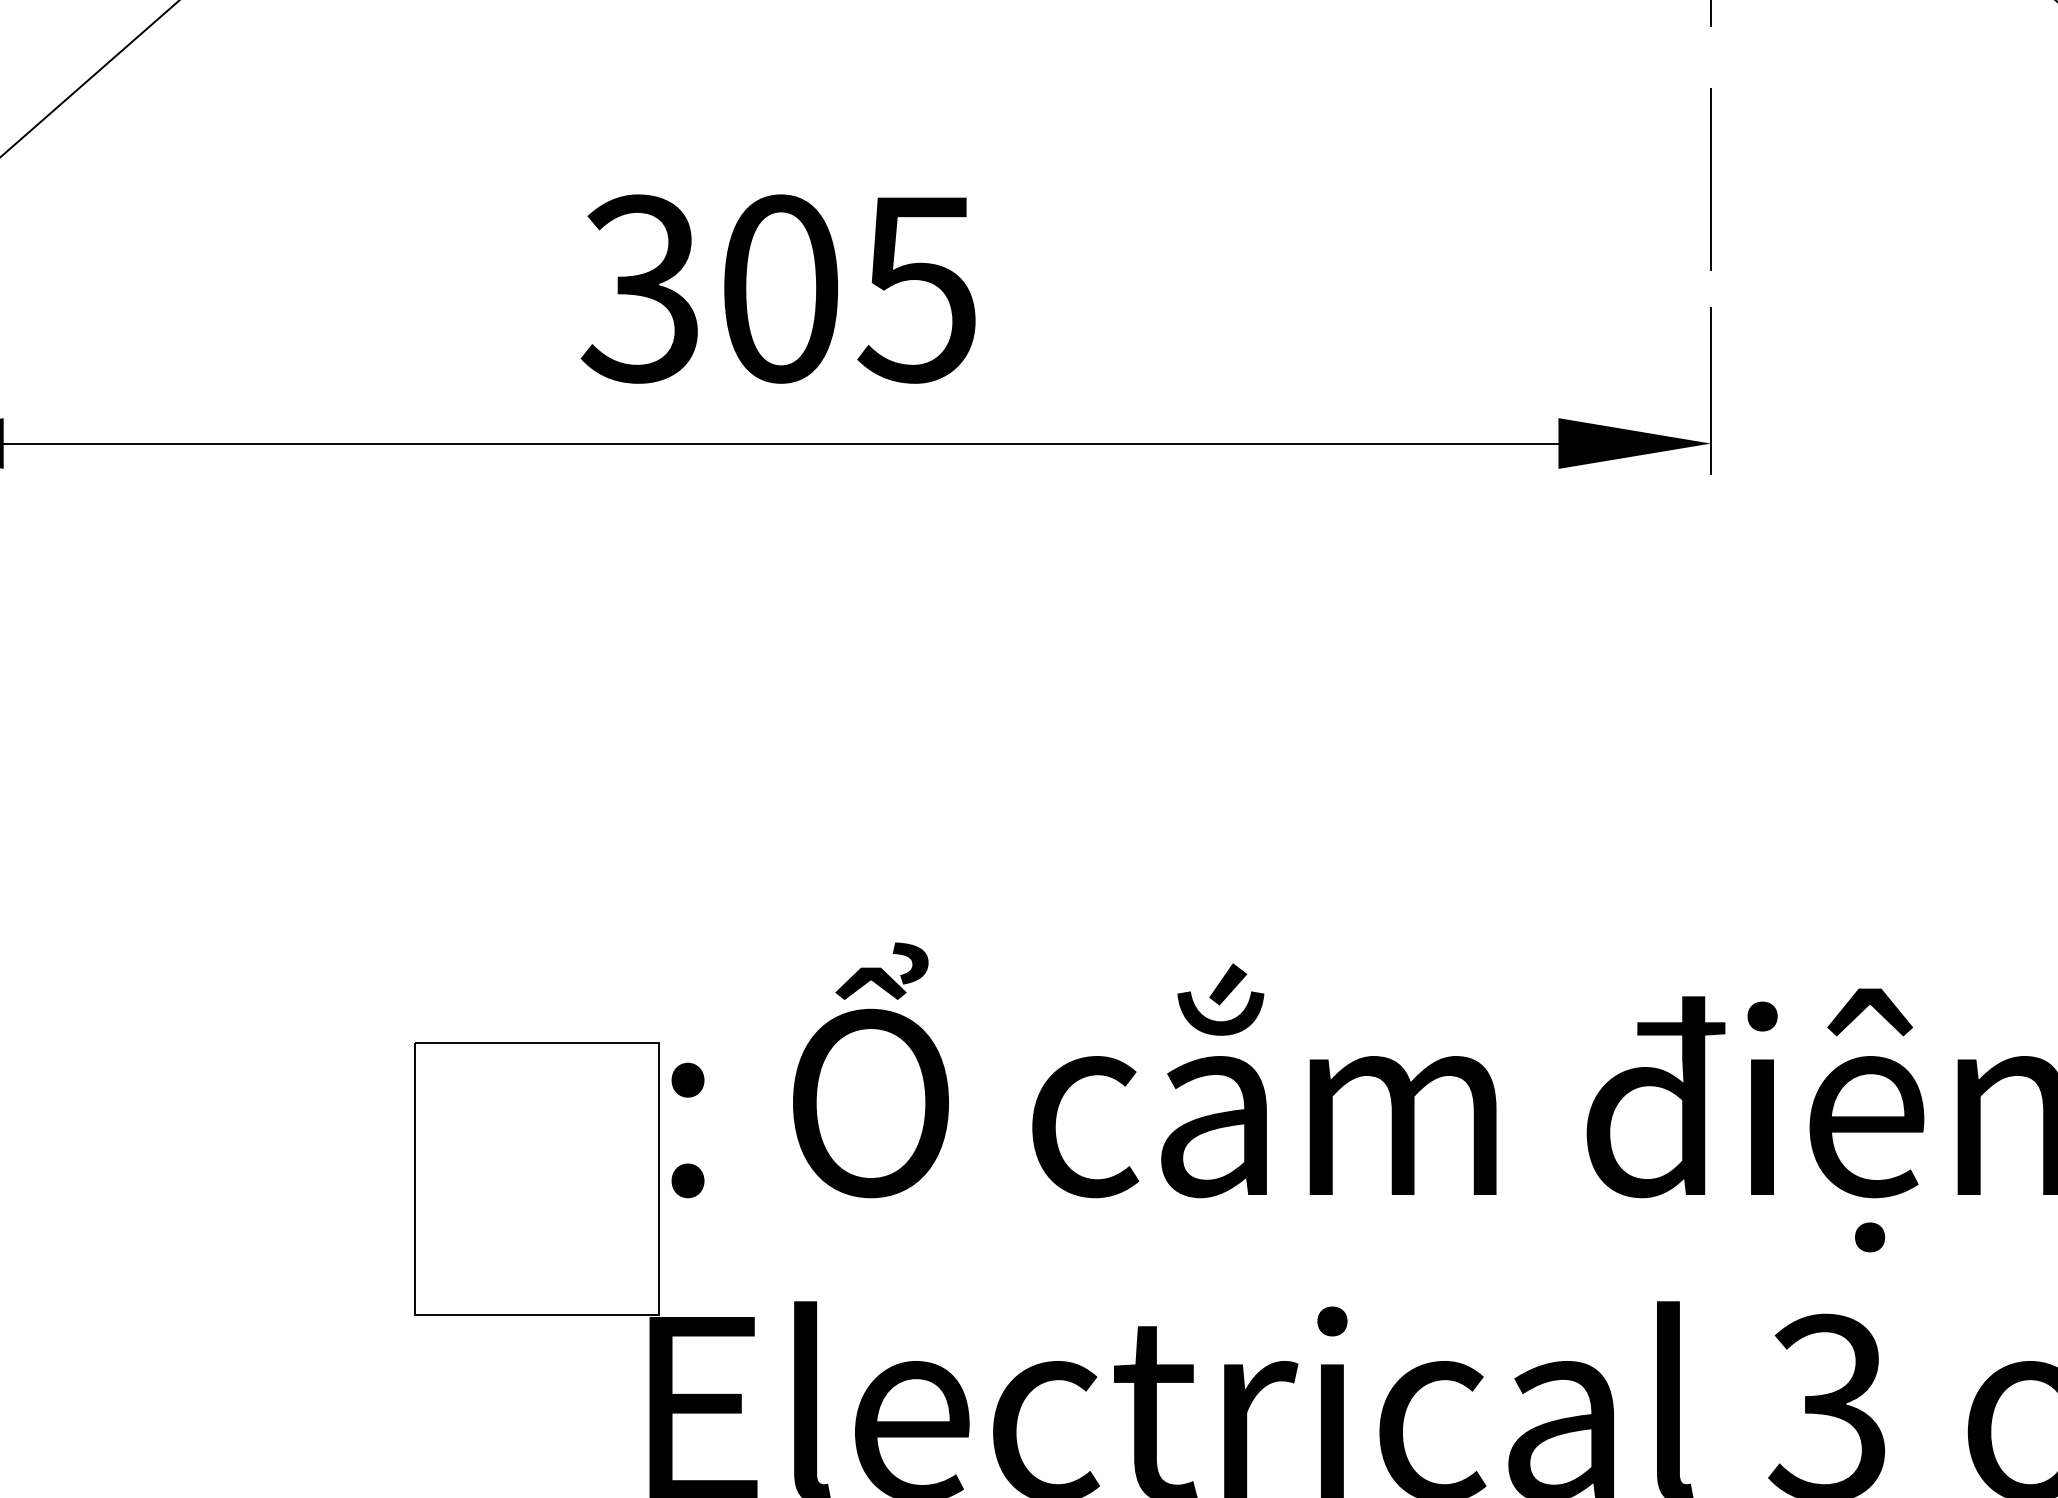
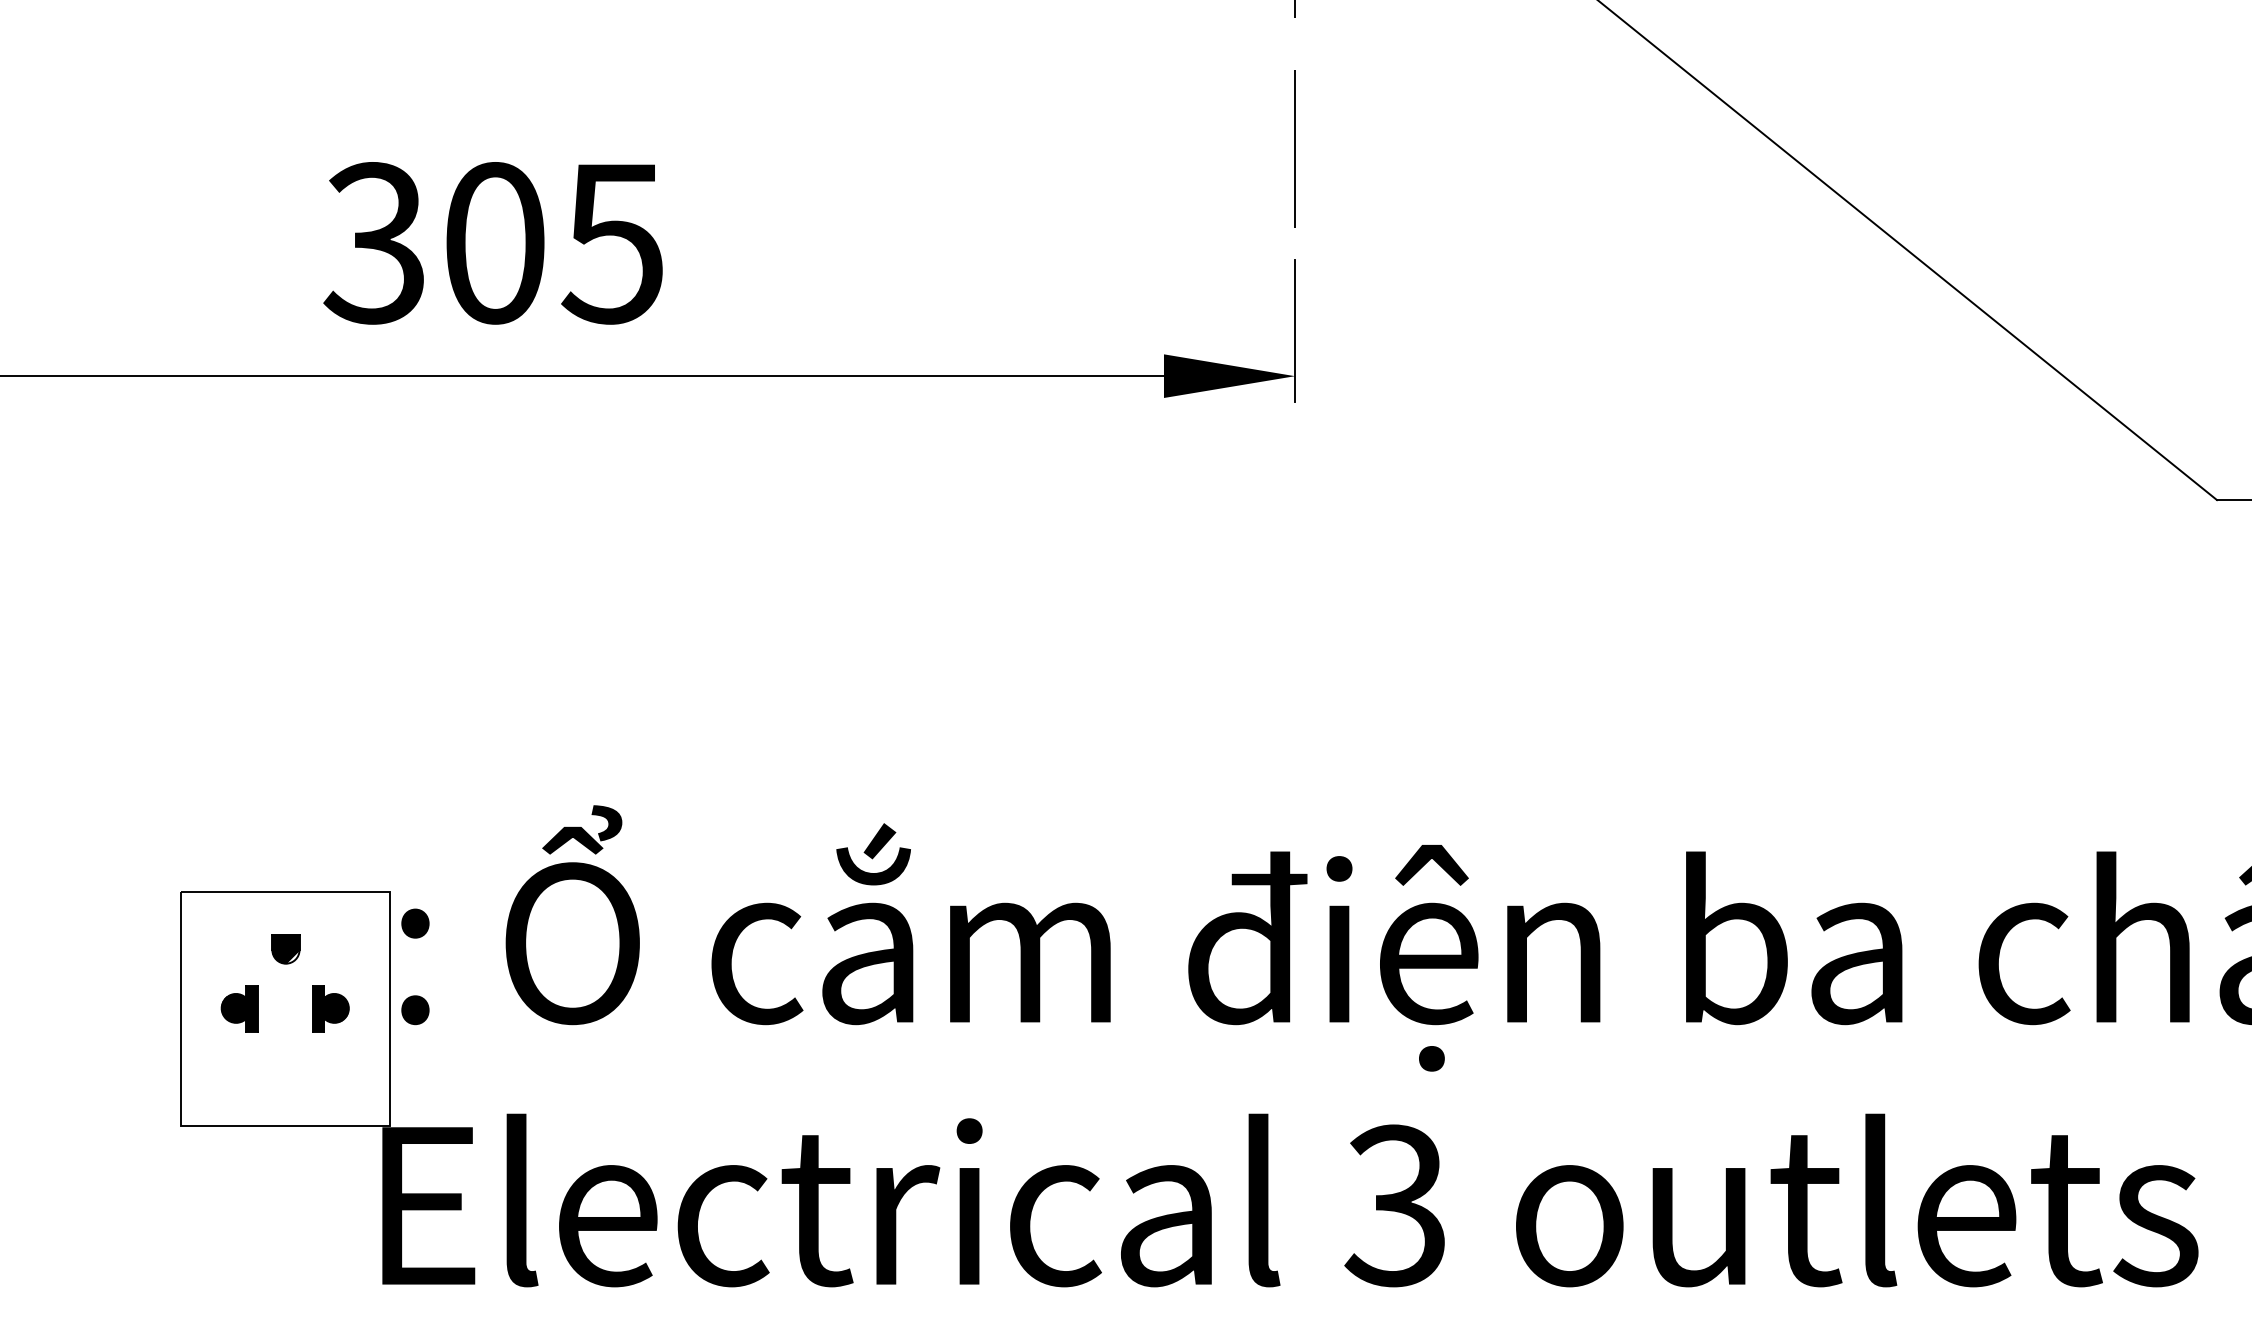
part: (535, 1127) -> (284, 964), added

